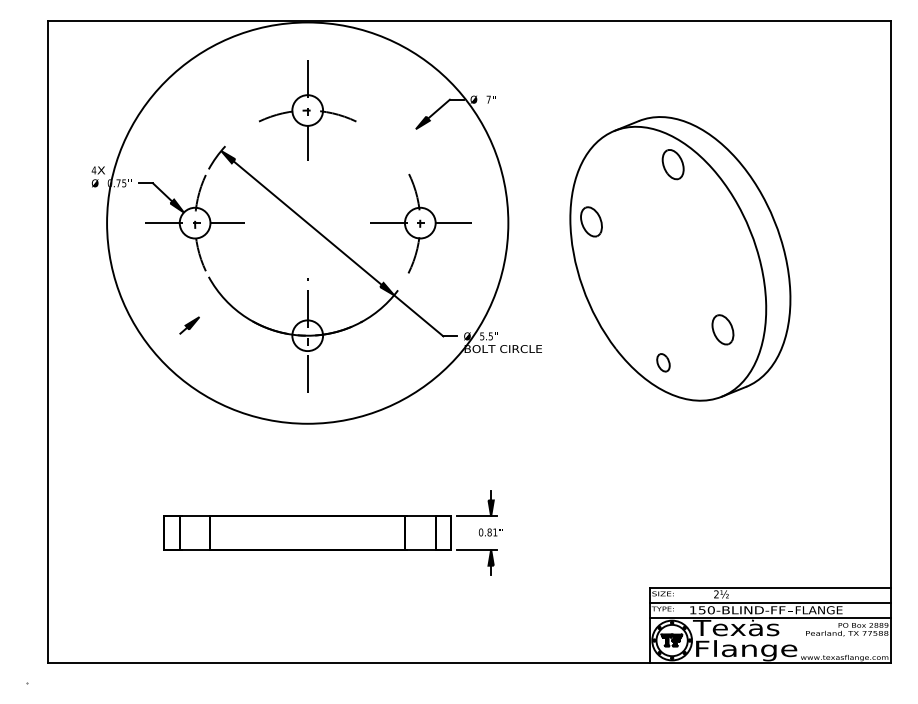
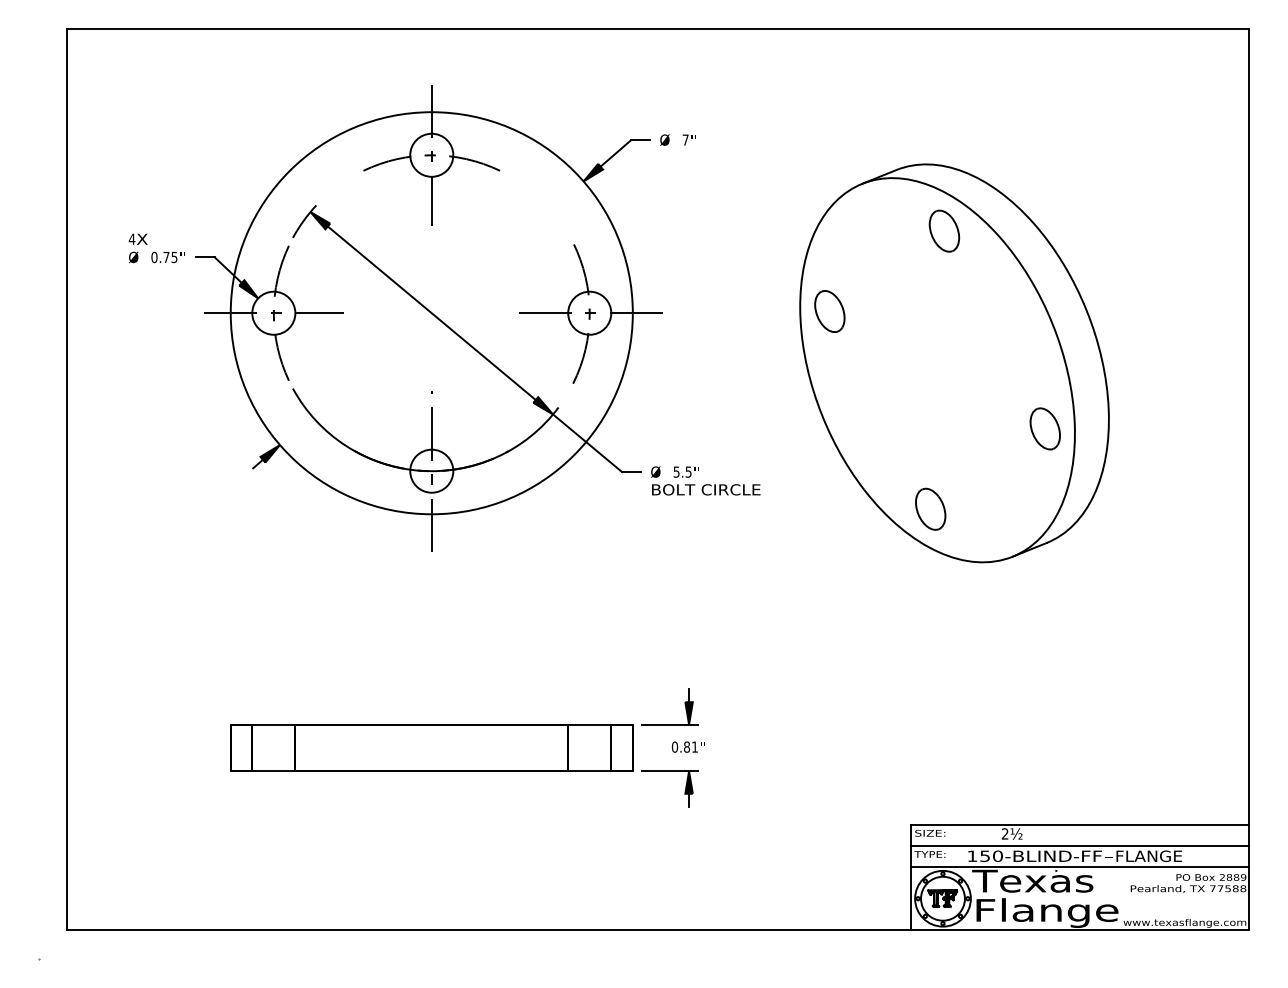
circle: (307, 223) -> (431, 313), size x0.71
part: (722, 329) -> (1044, 428), moved
part: (663, 362) -> (930, 508), size x1.67

